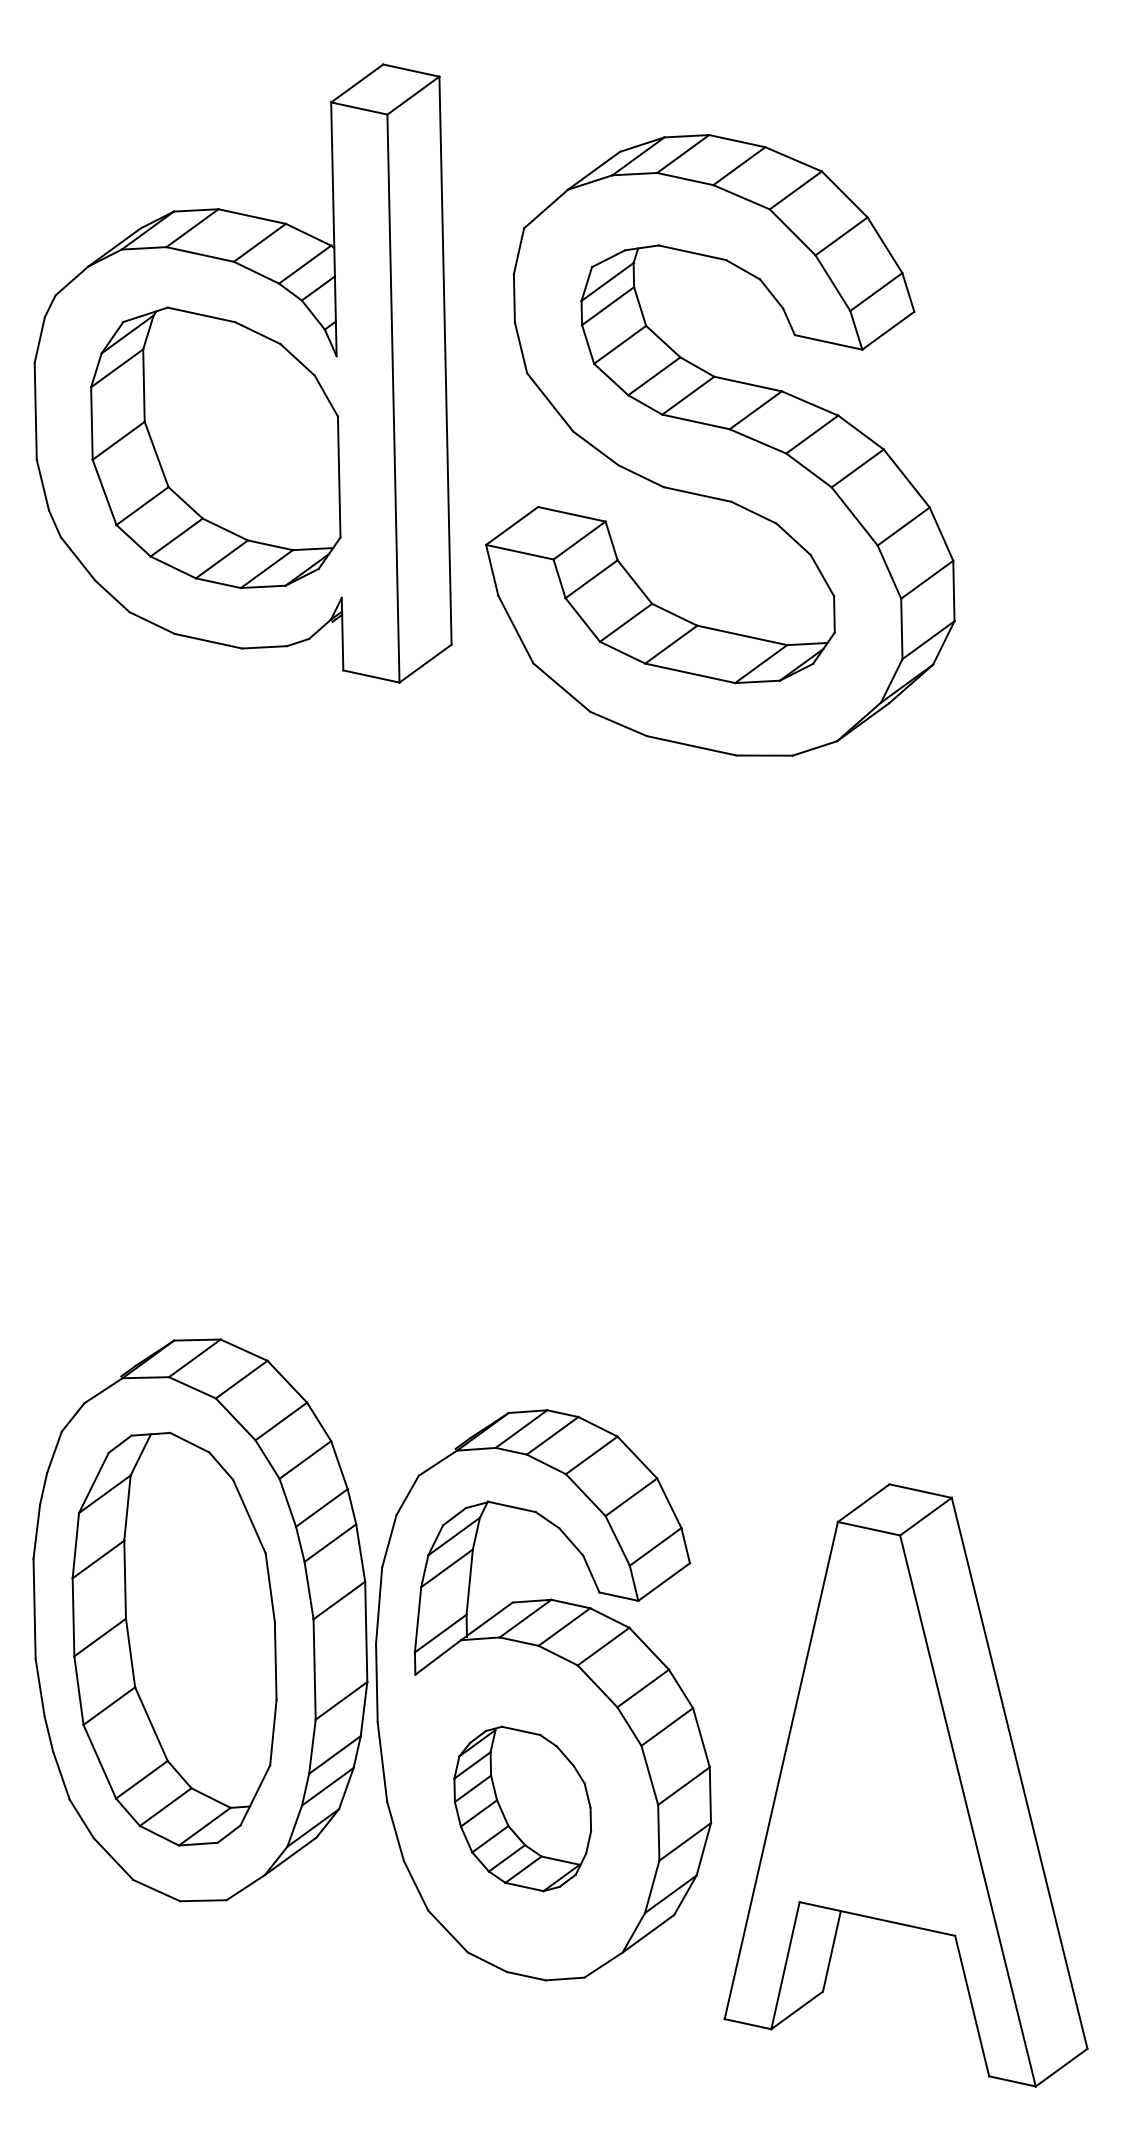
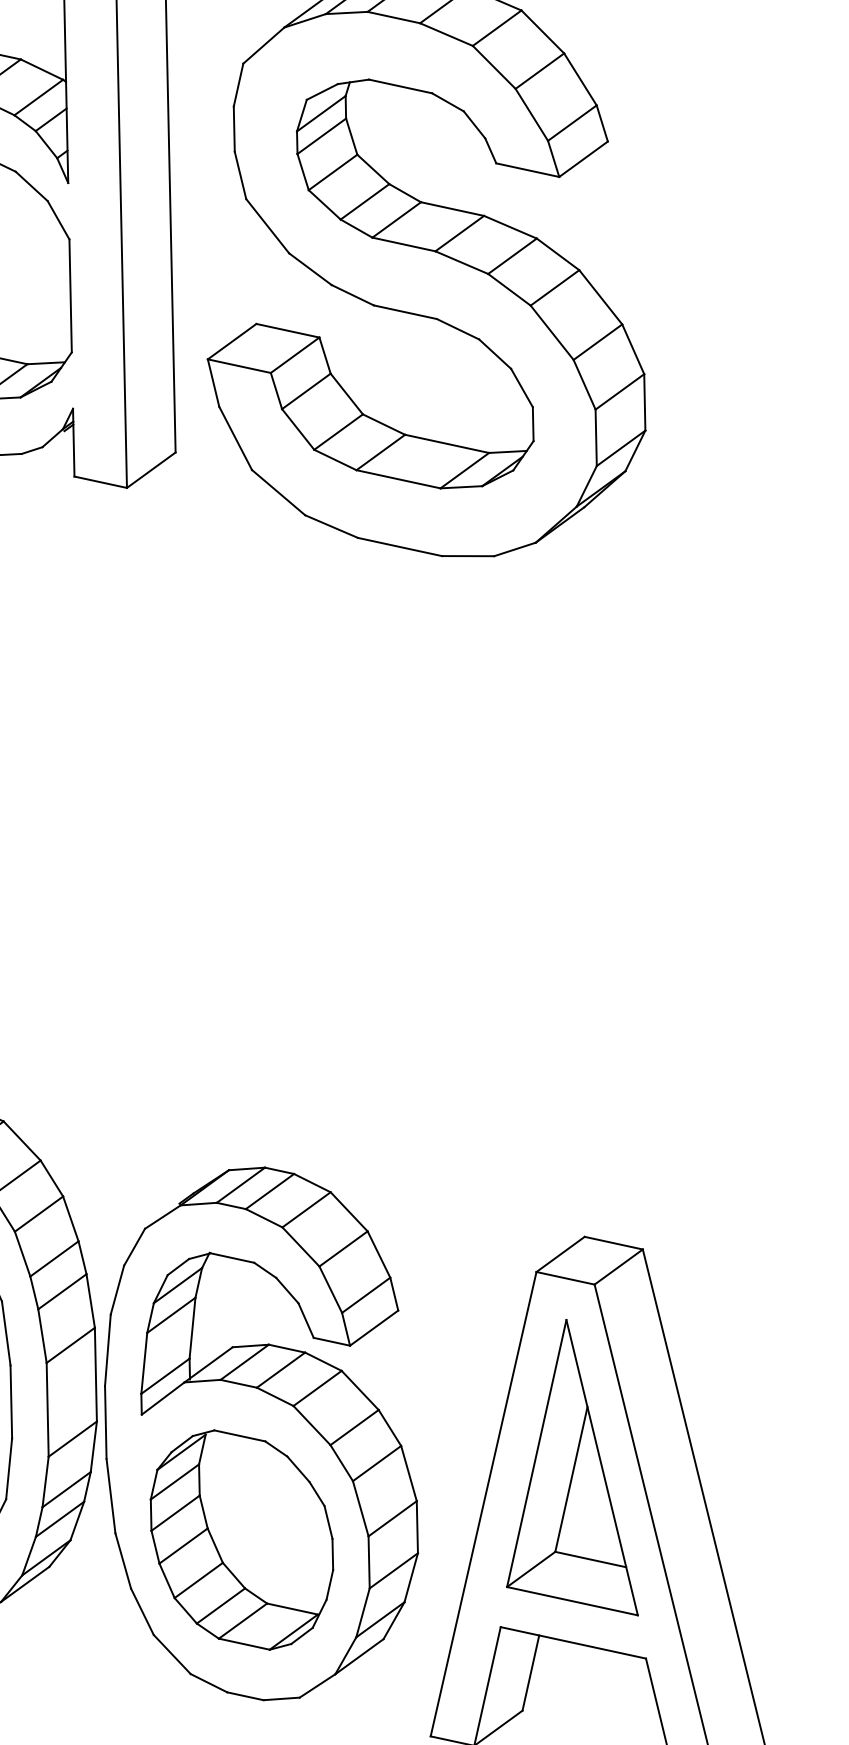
part: (876, 1731) -> (572, 1467), added
part: (522, 1808) -> (241, 1539), size x1.43

